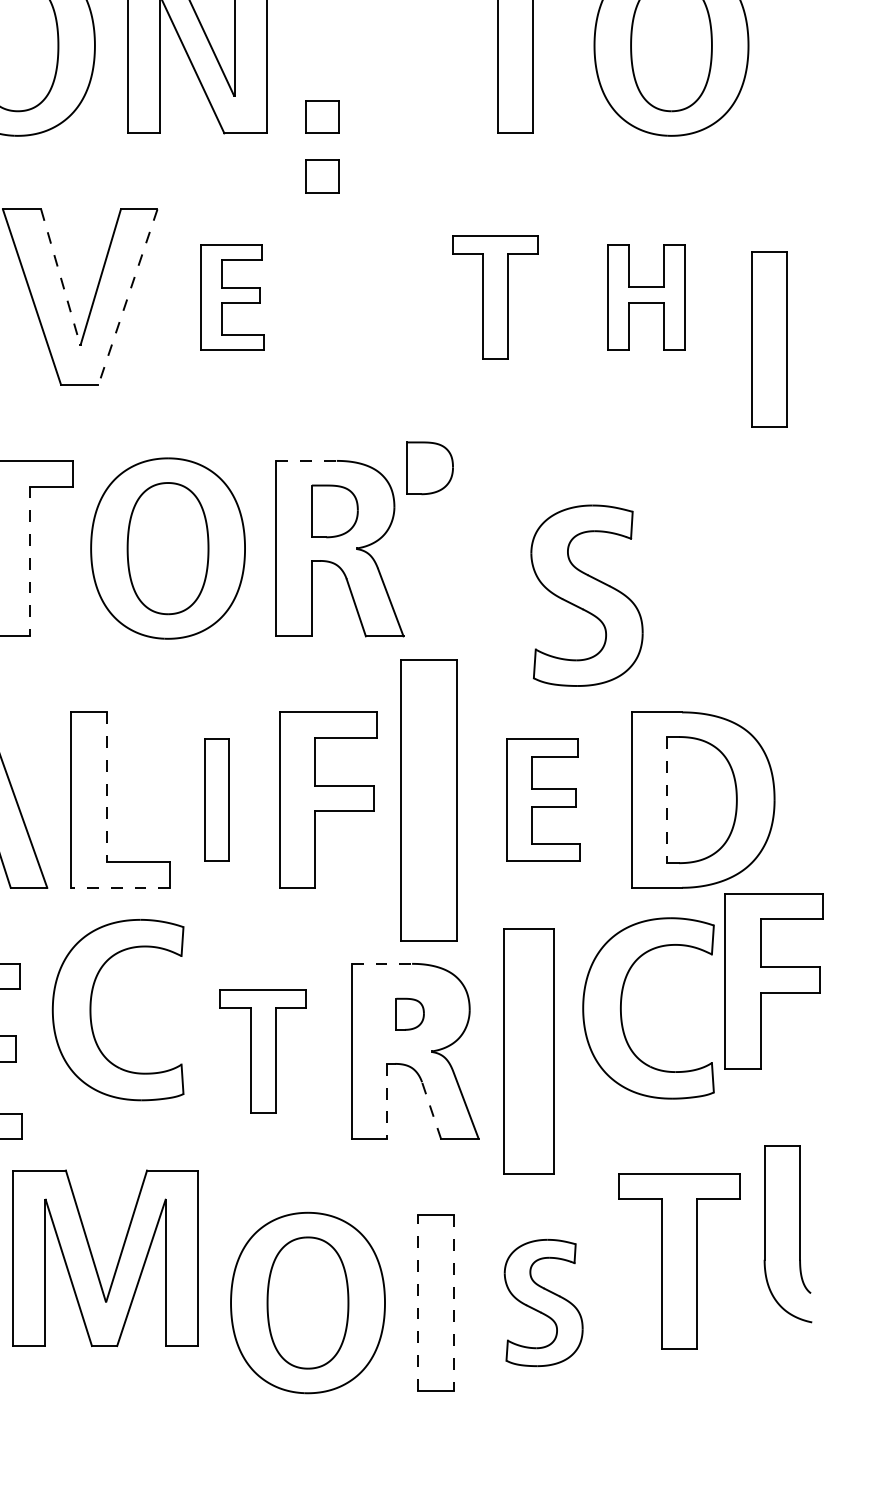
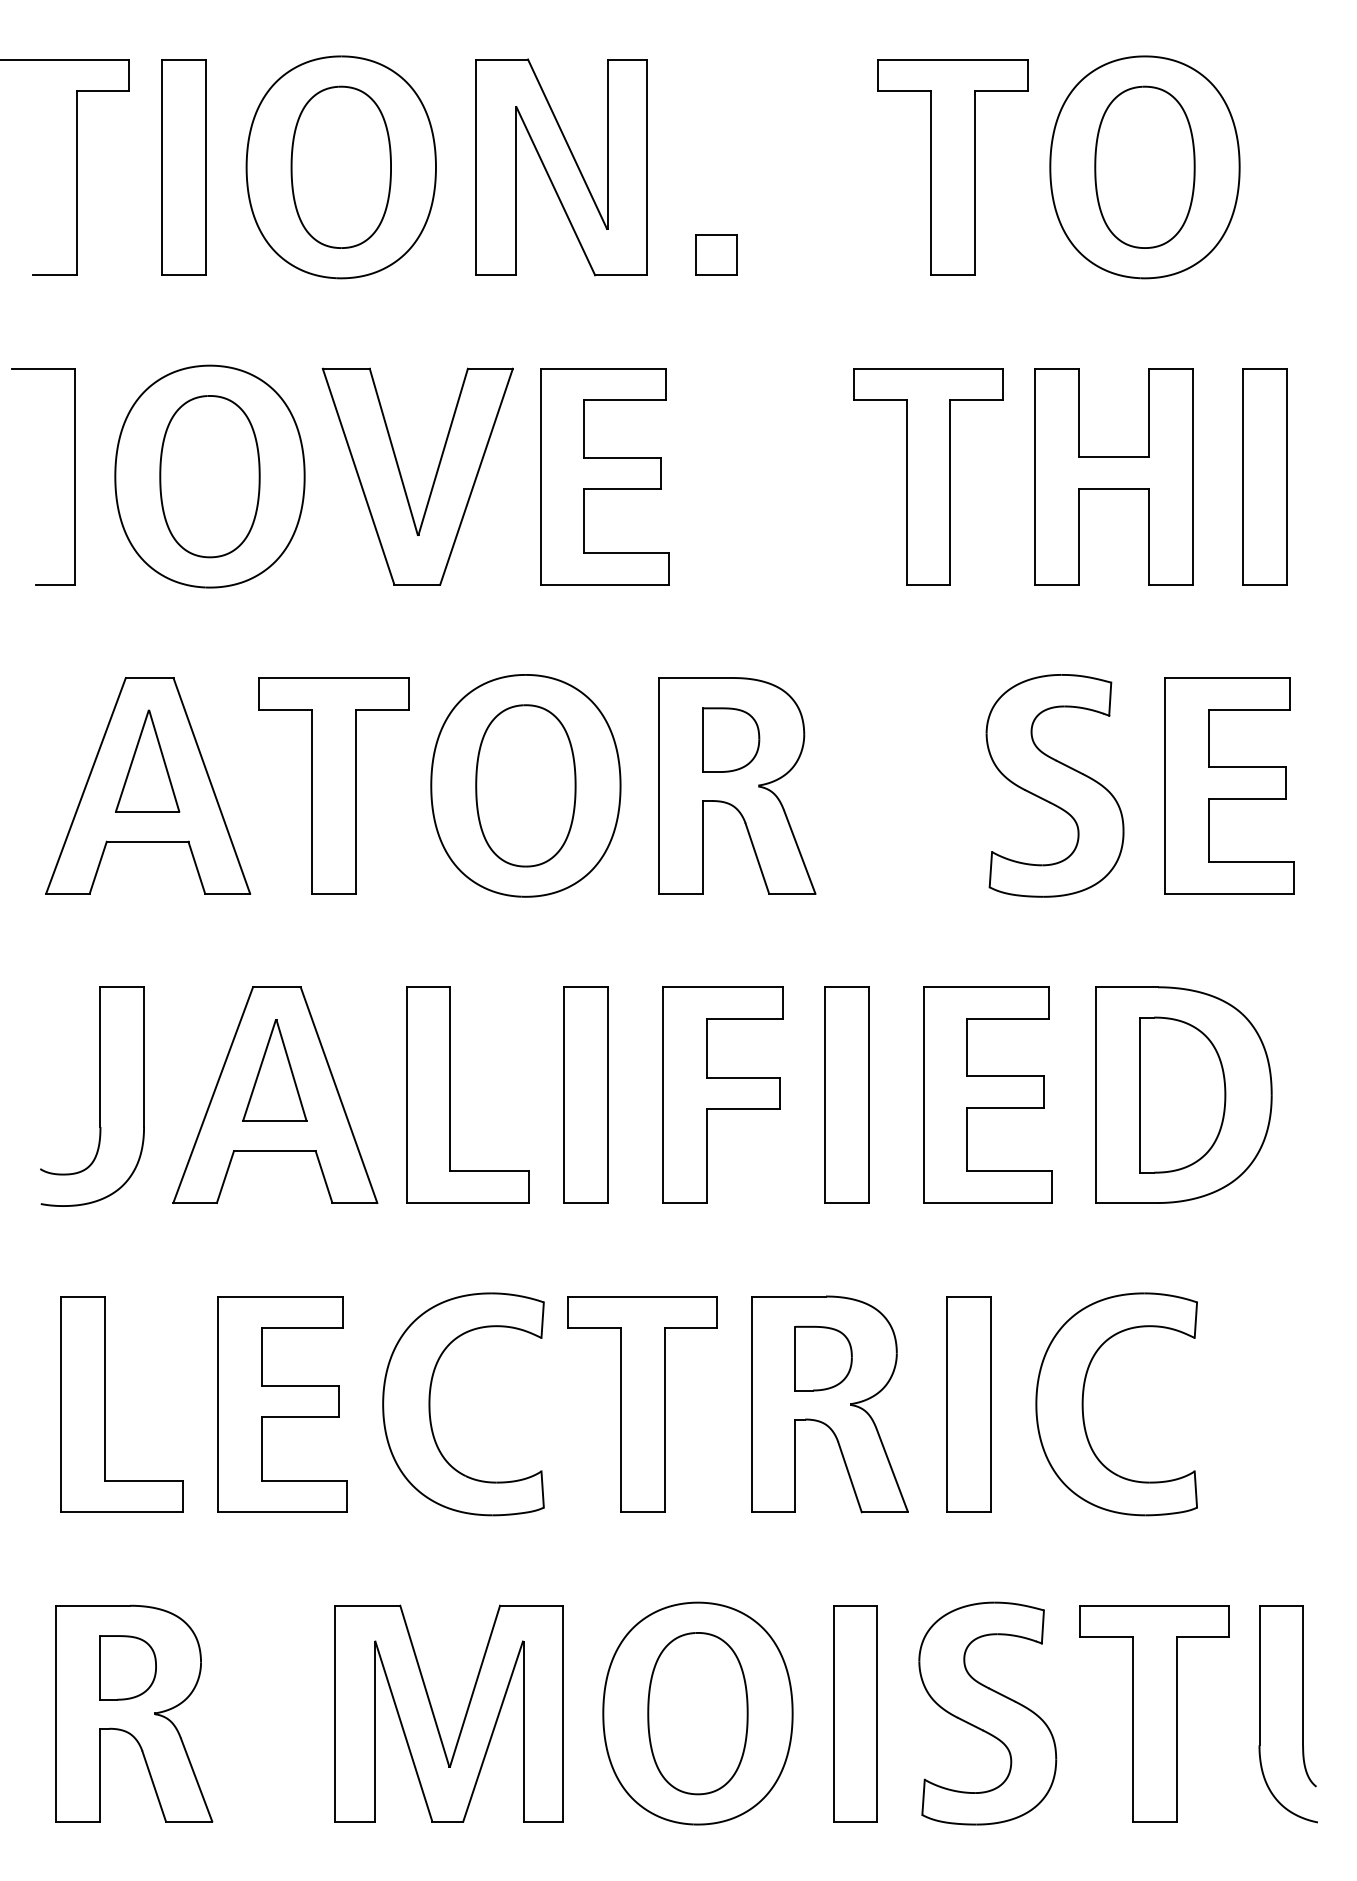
part: (323, 175) -> (716, 327), removed
line: (60, 276) -> (393, 451), dashed -> solid
line: (127, 297) -> (476, 476), dashed -> solid
part: (231, 297) -> (604, 476), size x1.67
part: (495, 297) -> (928, 476), size x1.43
part: (645, 297) -> (1113, 476), size x1.67
part: (768, 339) -> (1264, 476), moved
line: (306, 461) -> (696, 678), dashed -> solid
part: (430, 467) -> (848, 686), removed
part: (740, 548) -> (1229, 785), added
line: (29, 562) -> (355, 802), dashed -> solid
part: (586, 595) -> (1054, 785), moved
line: (106, 787) -> (450, 1079), dashed -> solid
part: (216, 799) -> (585, 1094), size x1.43
part: (428, 799) -> (846, 1094), size x0.62
part: (543, 799) -> (987, 1094), size x1.43
line: (667, 800) -> (1139, 1095), dashed -> solid
line: (120, 888) -> (467, 1203), dashed -> solid
line: (382, 963) -> (789, 1296), dashed -> solid
part: (773, 980) -> (1270, 1317), removed
part: (621, 1008) -> (1083, 1404), moved
part: (91, 1010) -> (430, 1404), moved
part: (410, 1014) -> (823, 1358), size x1.67
part: (262, 1051) -> (642, 1404), size x1.43
part: (528, 1051) -> (968, 1404), size x0.71
line: (387, 1102) -> (795, 1466), dashed -> solid
line: (432, 1111) -> (850, 1477), dashed -> solid
part: (799, 1234) -> (1302, 1714), moved
part: (94, 1261) -> (435, 1717), moved
part: (679, 1261) -> (1154, 1713), moved
line: (418, 1302) -> (833, 1713), dashed -> solid
line: (454, 1302) -> (877, 1713), dashed -> solid
part: (543, 1302) -> (987, 1713), size x1.43

